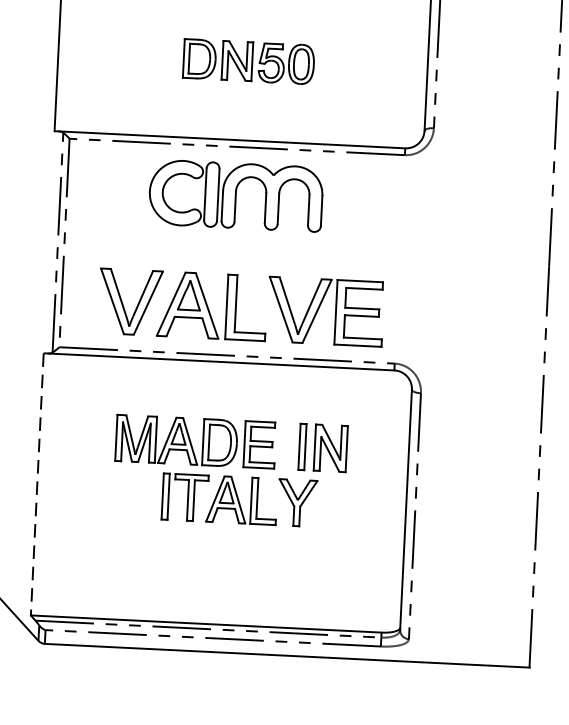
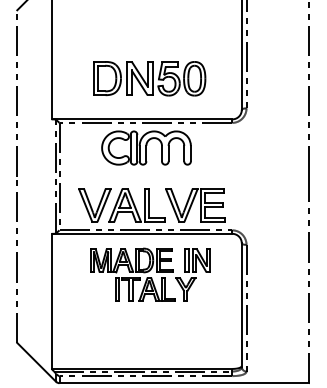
part: (248, 61) -> (149, 78), size x1.67
part: (230, 470) -> (150, 274), moved
line: (37, 484) -> (51, 301), dashed -> solid

